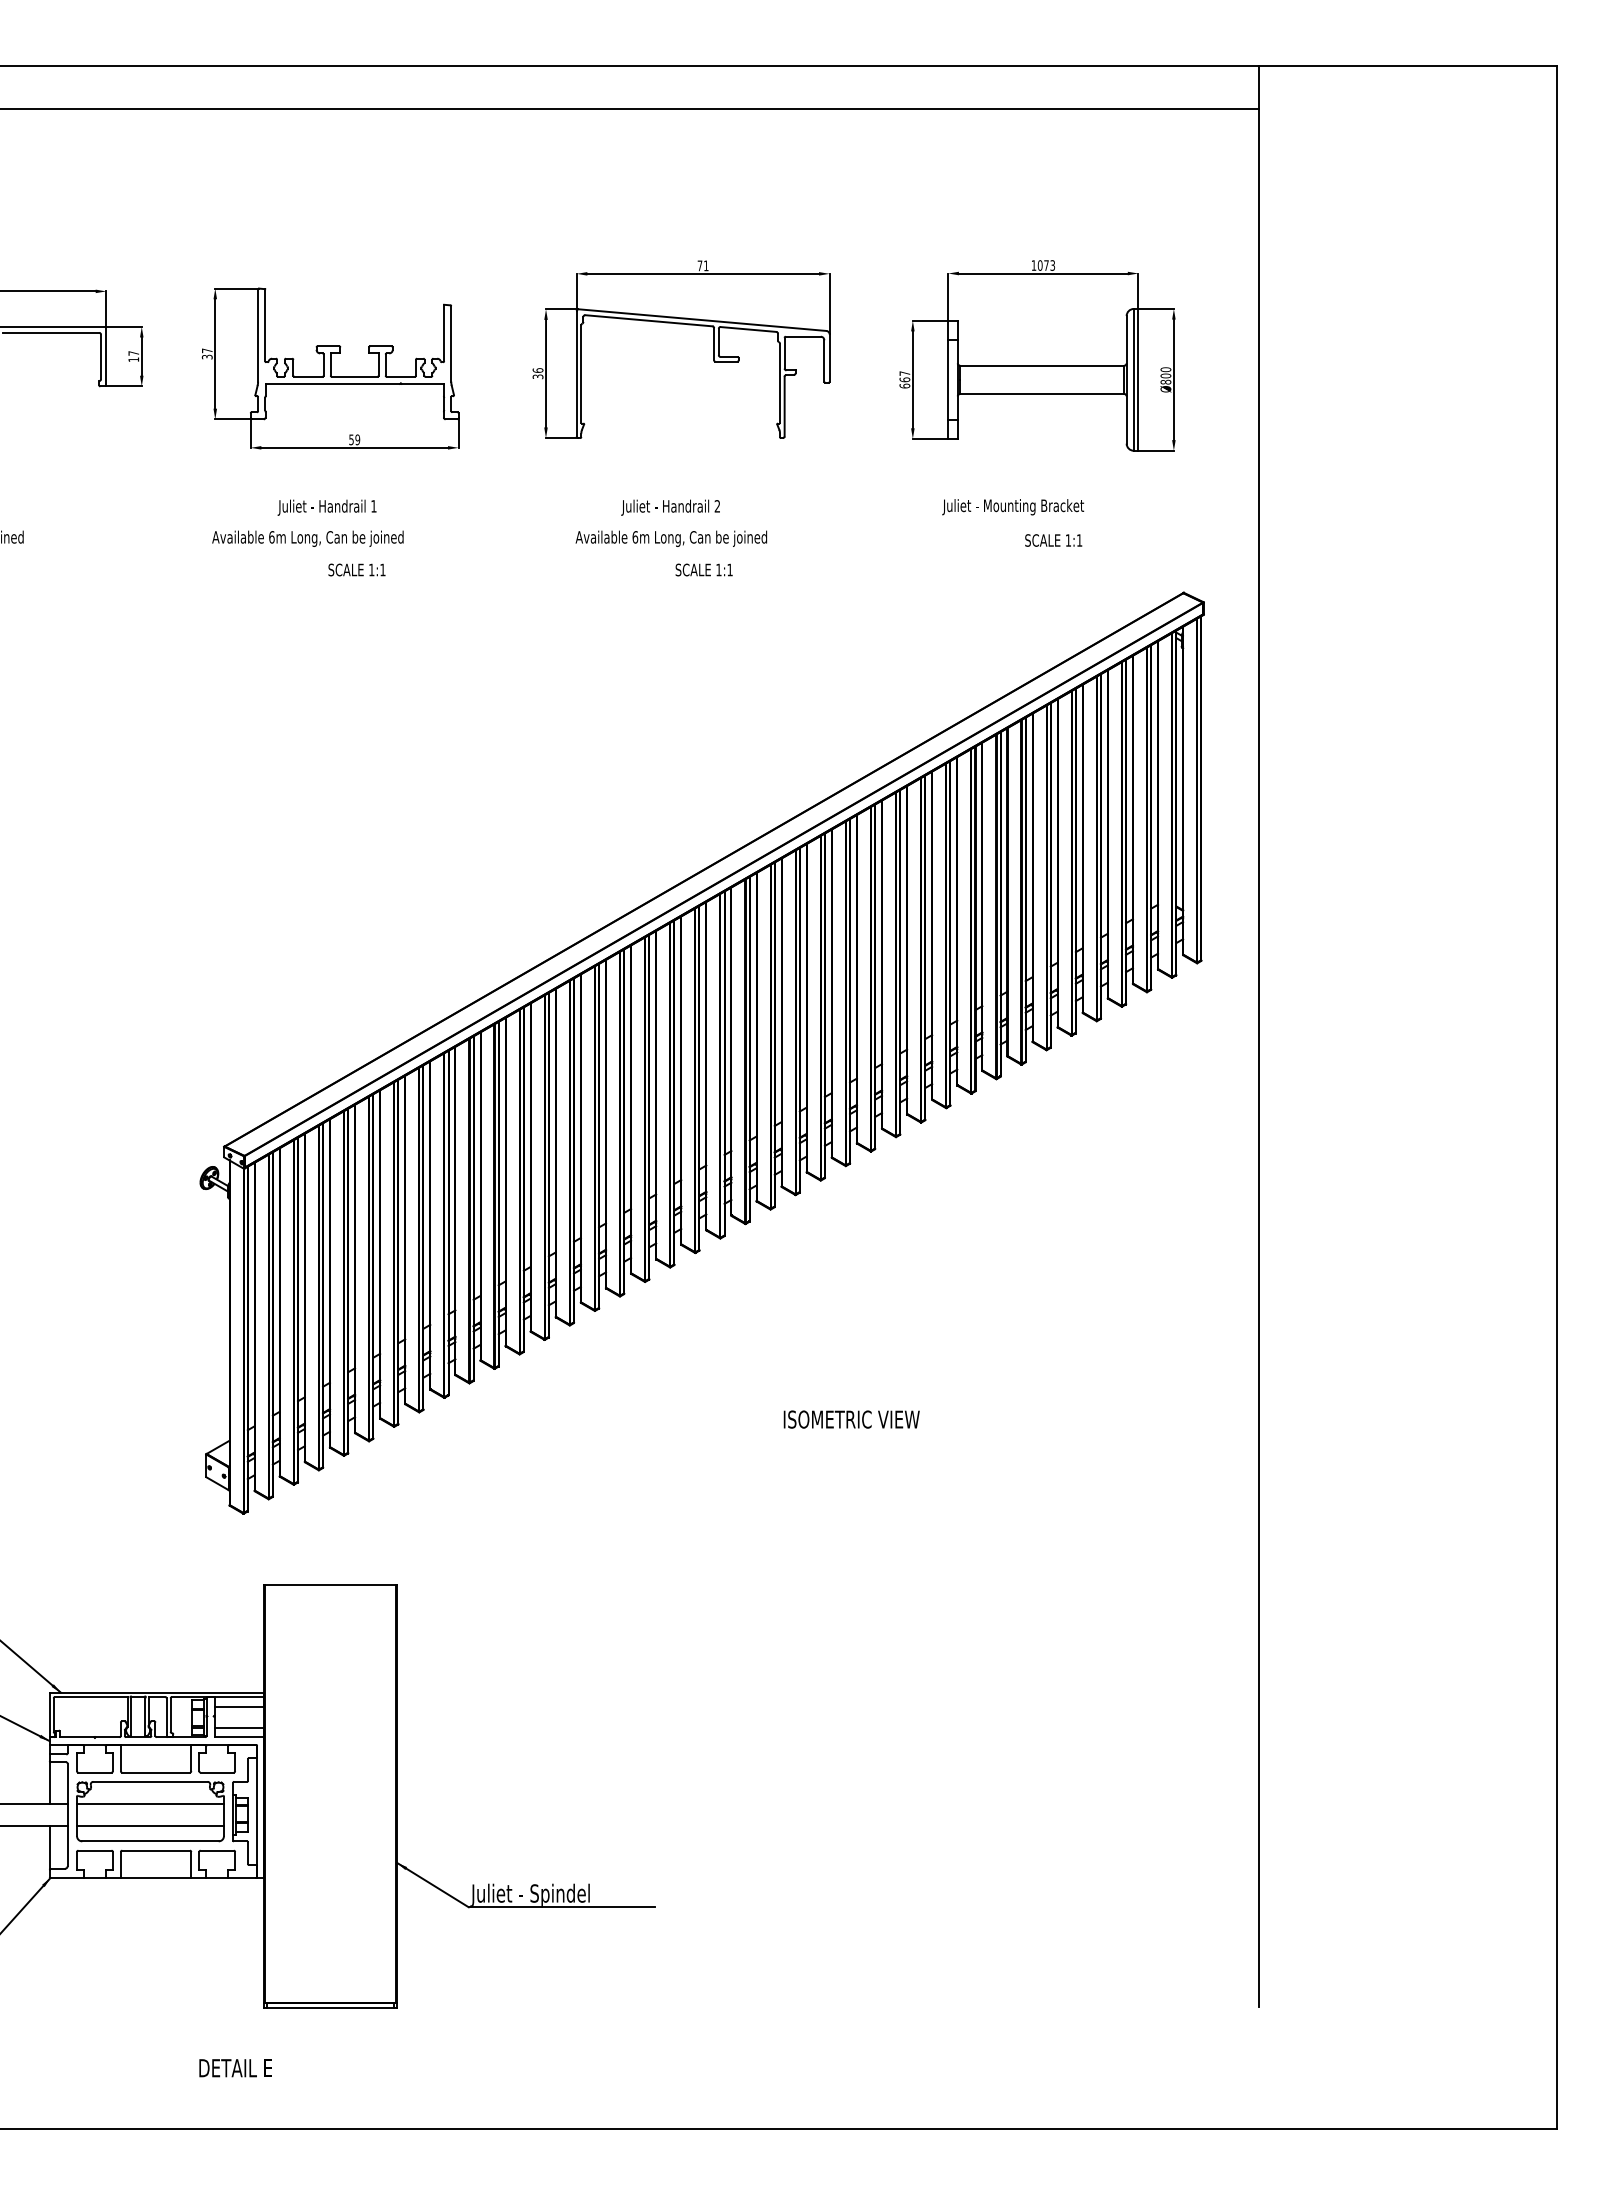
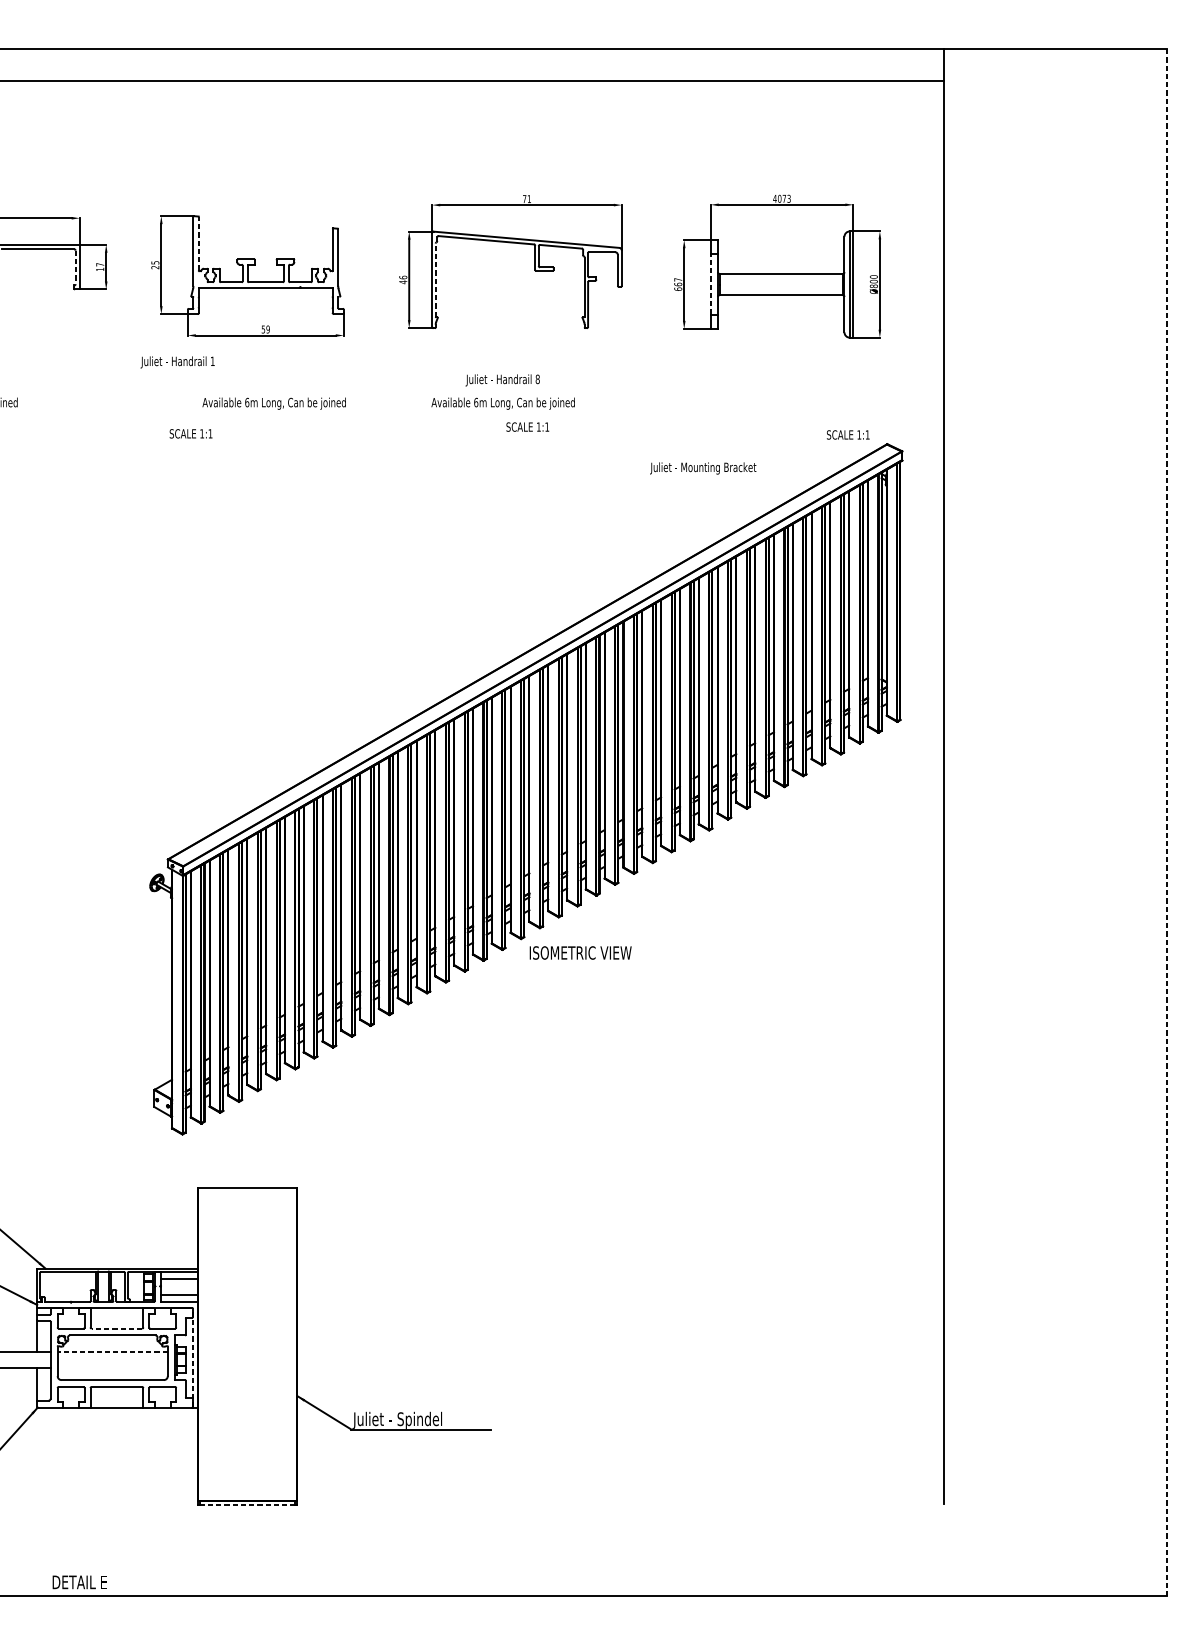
text: (1033, 265) -> (774, 198), 1073 -> 4073
line: (265, 324) -> (198, 243), solid -> dashed
text: (207, 353) -> (155, 264), 37 -> 25
line: (101, 357) -> (76, 267), solid -> dashed
line: (581, 374) -> (435, 280), solid -> dashed
text: (537, 376) -> (402, 282), 36 -> 46
line: (948, 379) -> (710, 284), solid -> dashed
text: (717, 506) -> (537, 379), 2 -> 8
text: (326, 507) -> (177, 362), moved
text: (1013, 507) -> (703, 468), moved
text: (307, 538) -> (273, 403), moved
text: (1053, 540) -> (848, 434), moved
text: (356, 569) -> (190, 433), moved
line: (1556, 1097) -> (1166, 822), solid -> dashed
text: (851, 1419) -> (580, 952), moved
line: (156, 1772) -> (117, 1328), solid -> dashed
line: (150, 1804) -> (112, 1352), solid -> dashed
line: (257, 1811) -> (192, 1357), solid -> dashed
line: (150, 1825) -> (112, 1368), removed
line: (330, 2008) -> (247, 1505), solid -> dashed
text: (235, 2068) -> (79, 1582), moved

